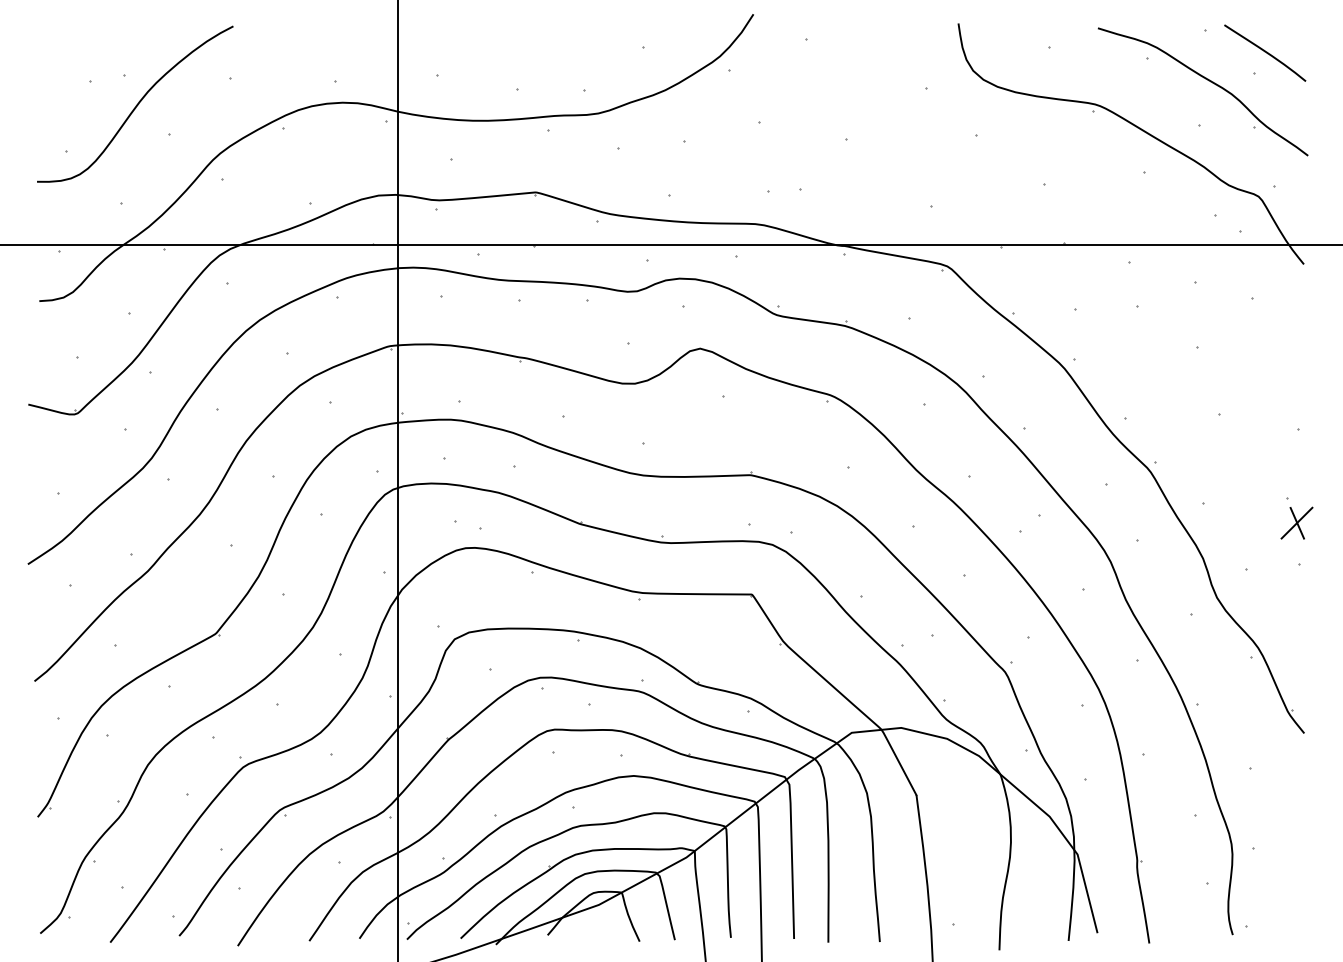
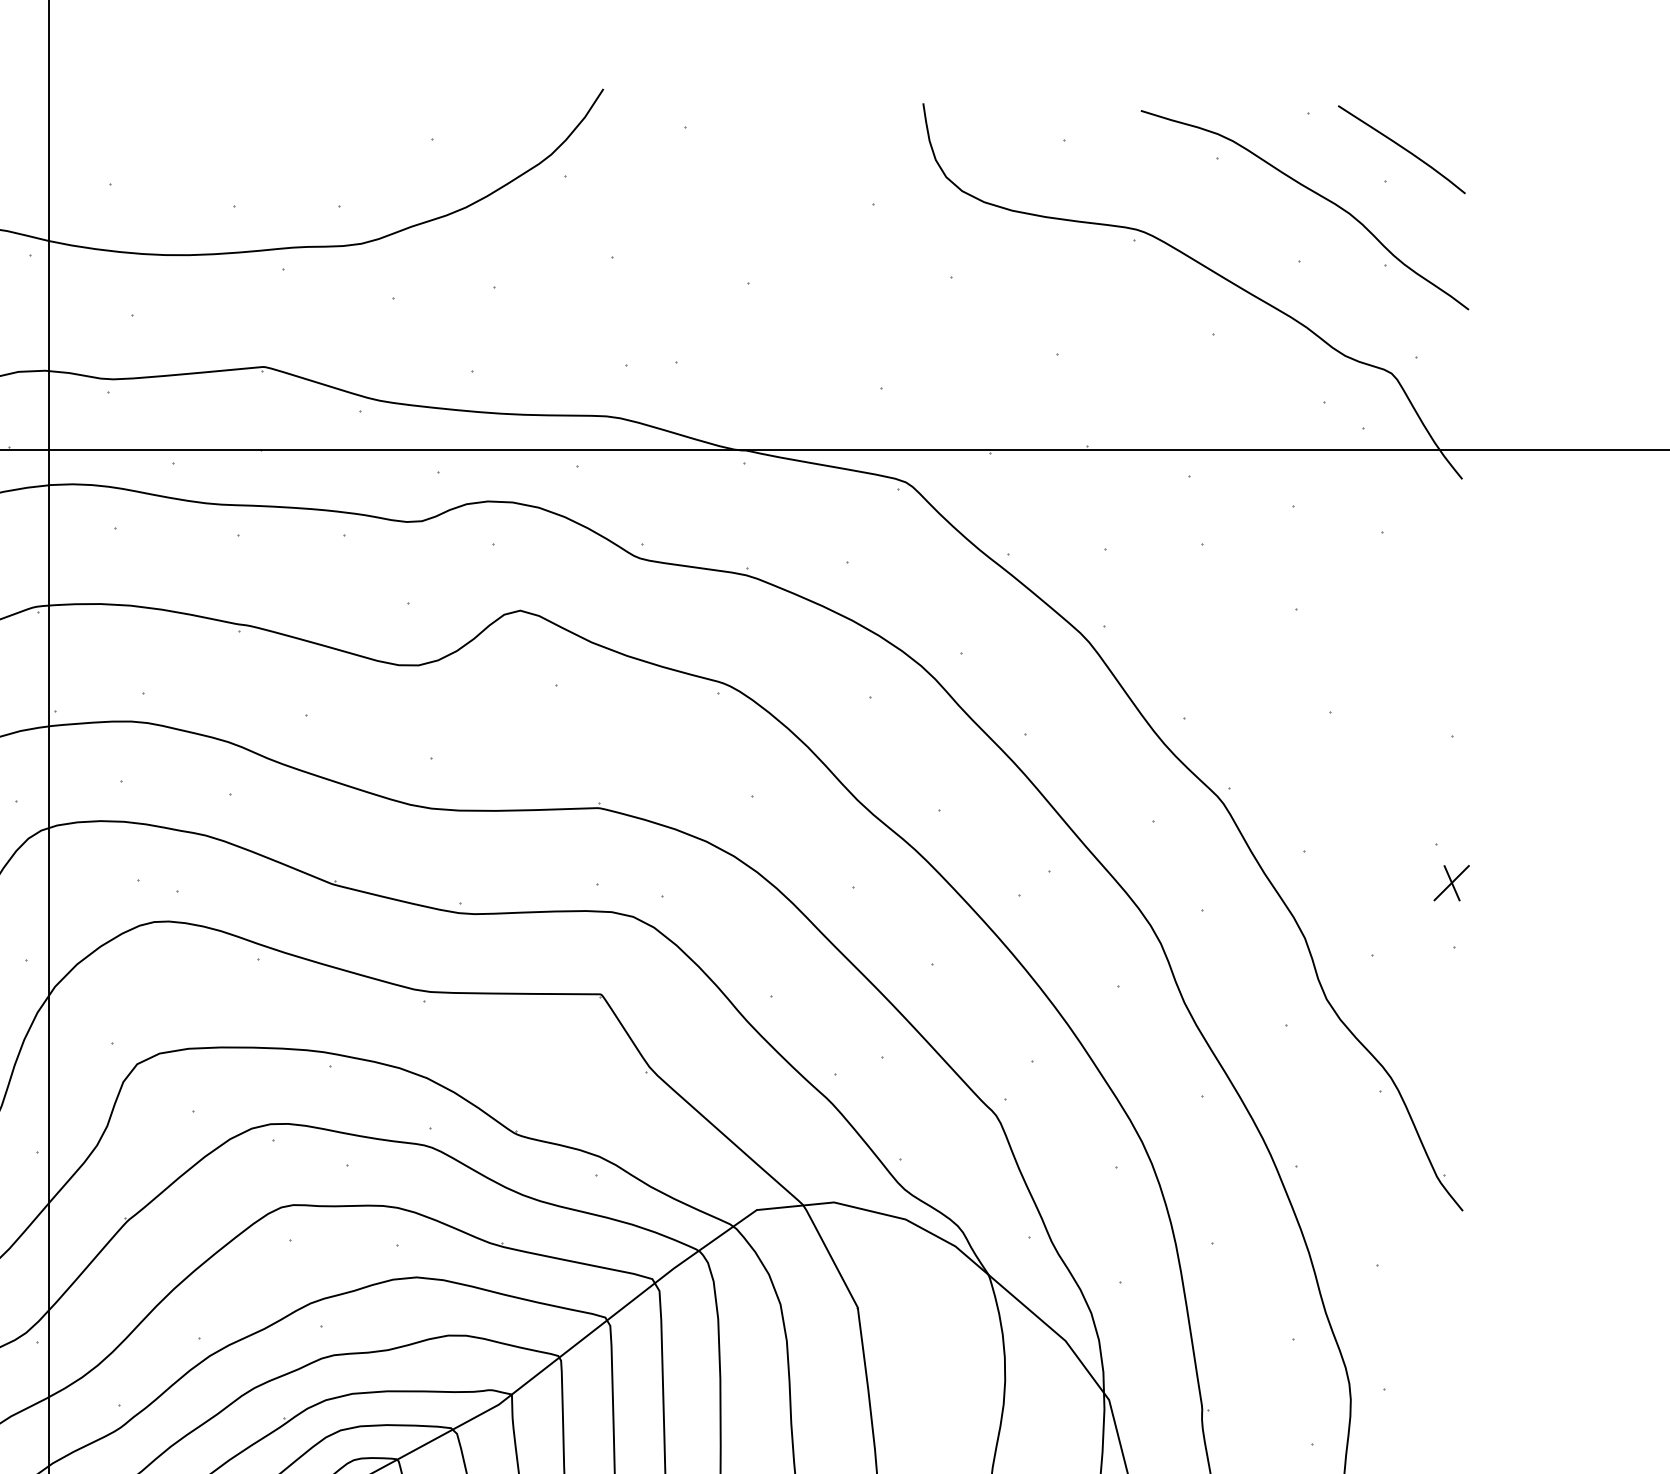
part: (1297, 523) -> (1452, 883), size x0.71

